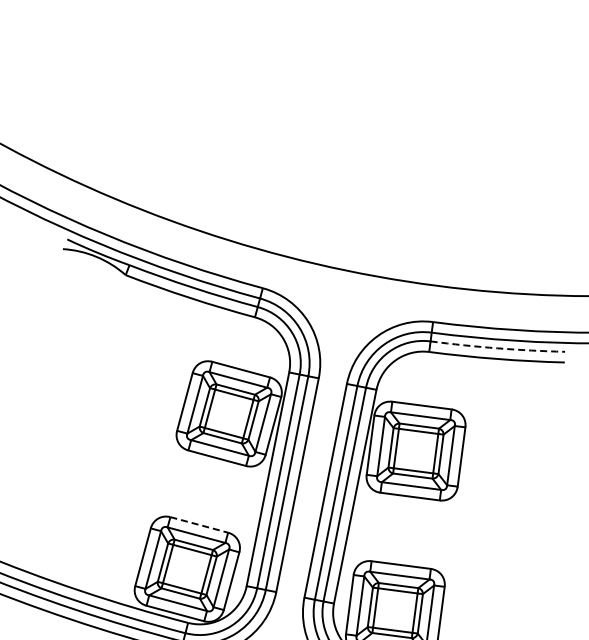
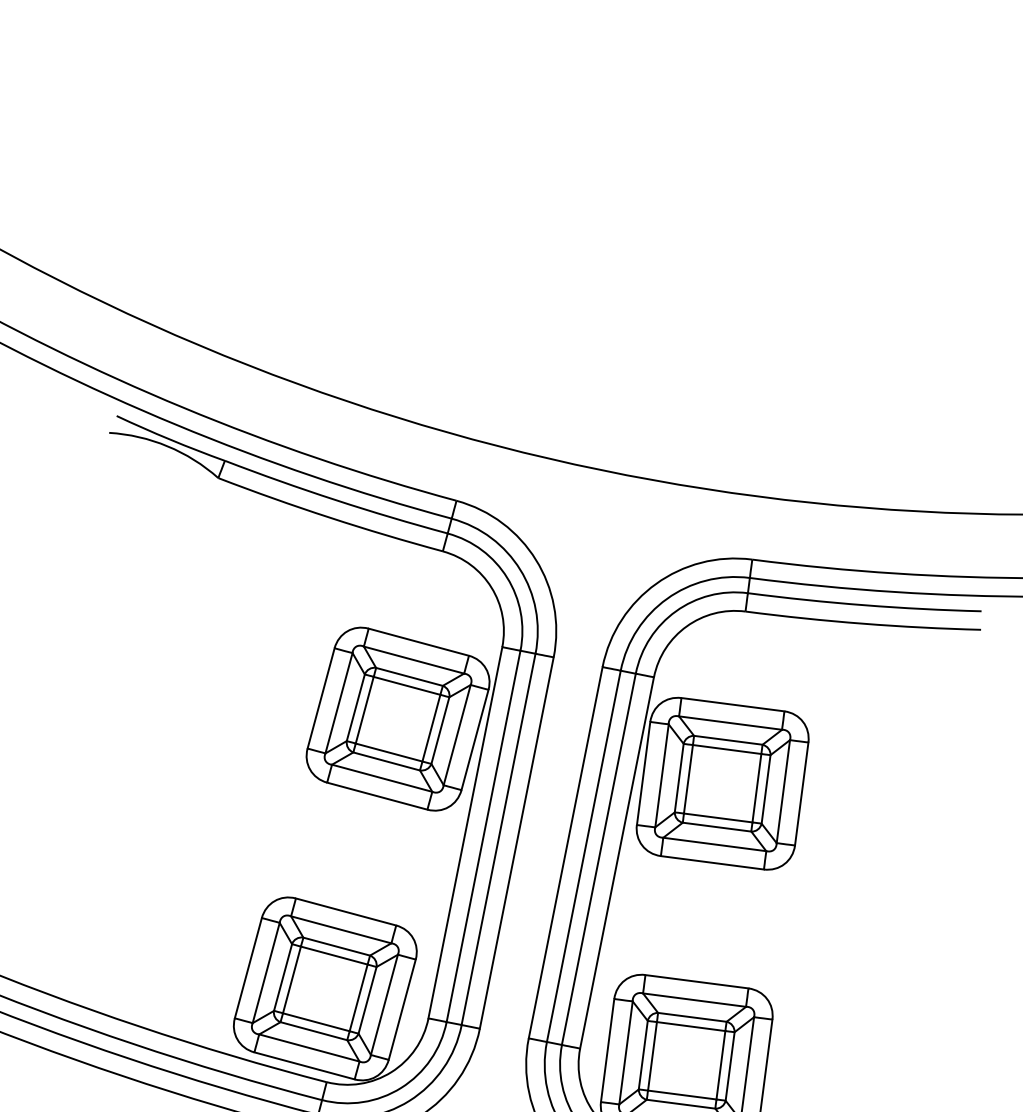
arc: (497, 348) -> (864, 605), dashed -> solid
line: (199, 524) -> (346, 911), dashed -> solid

